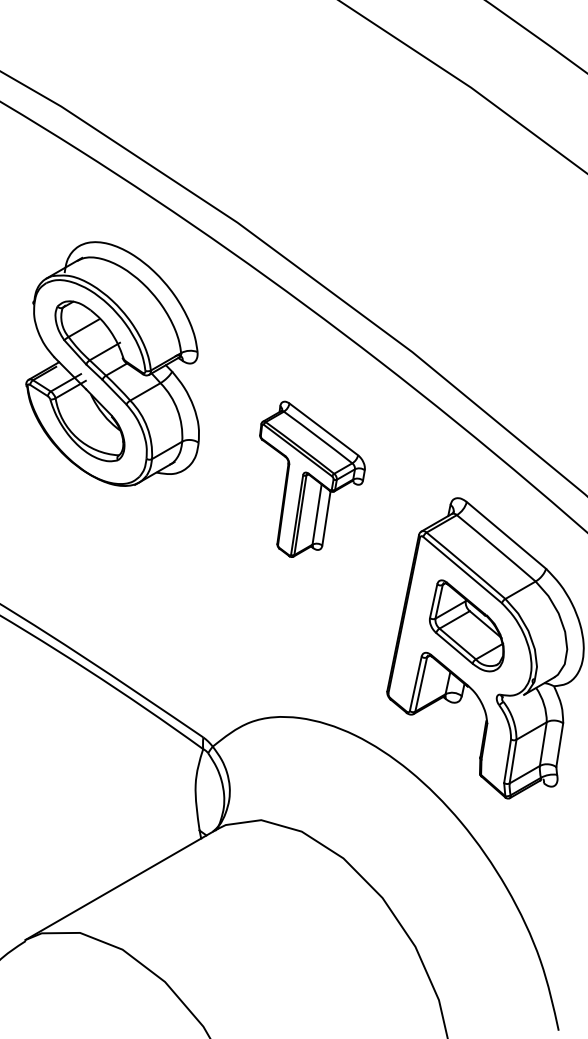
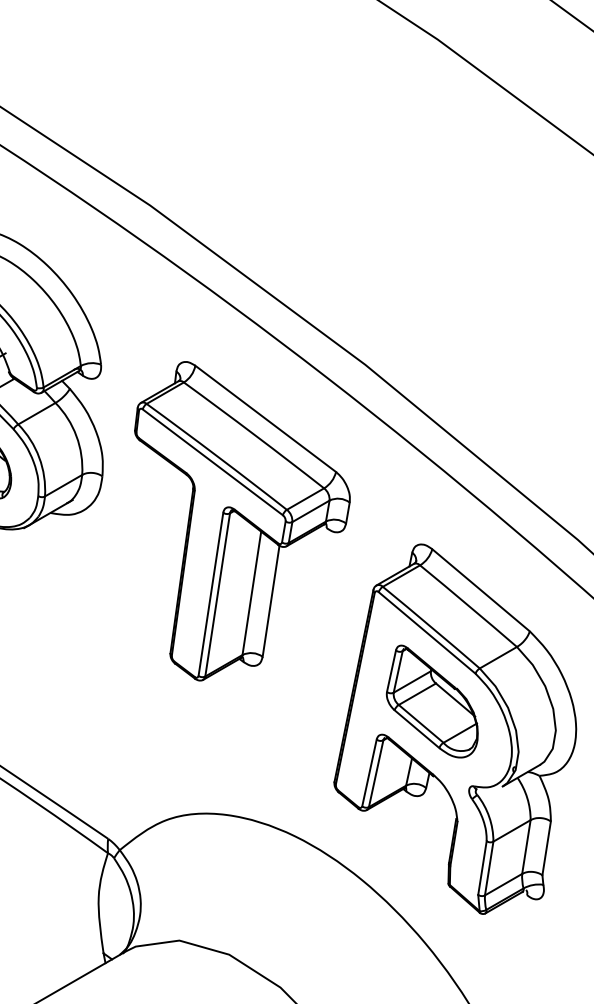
part: (312, 479) -> (242, 521), size x1.67

